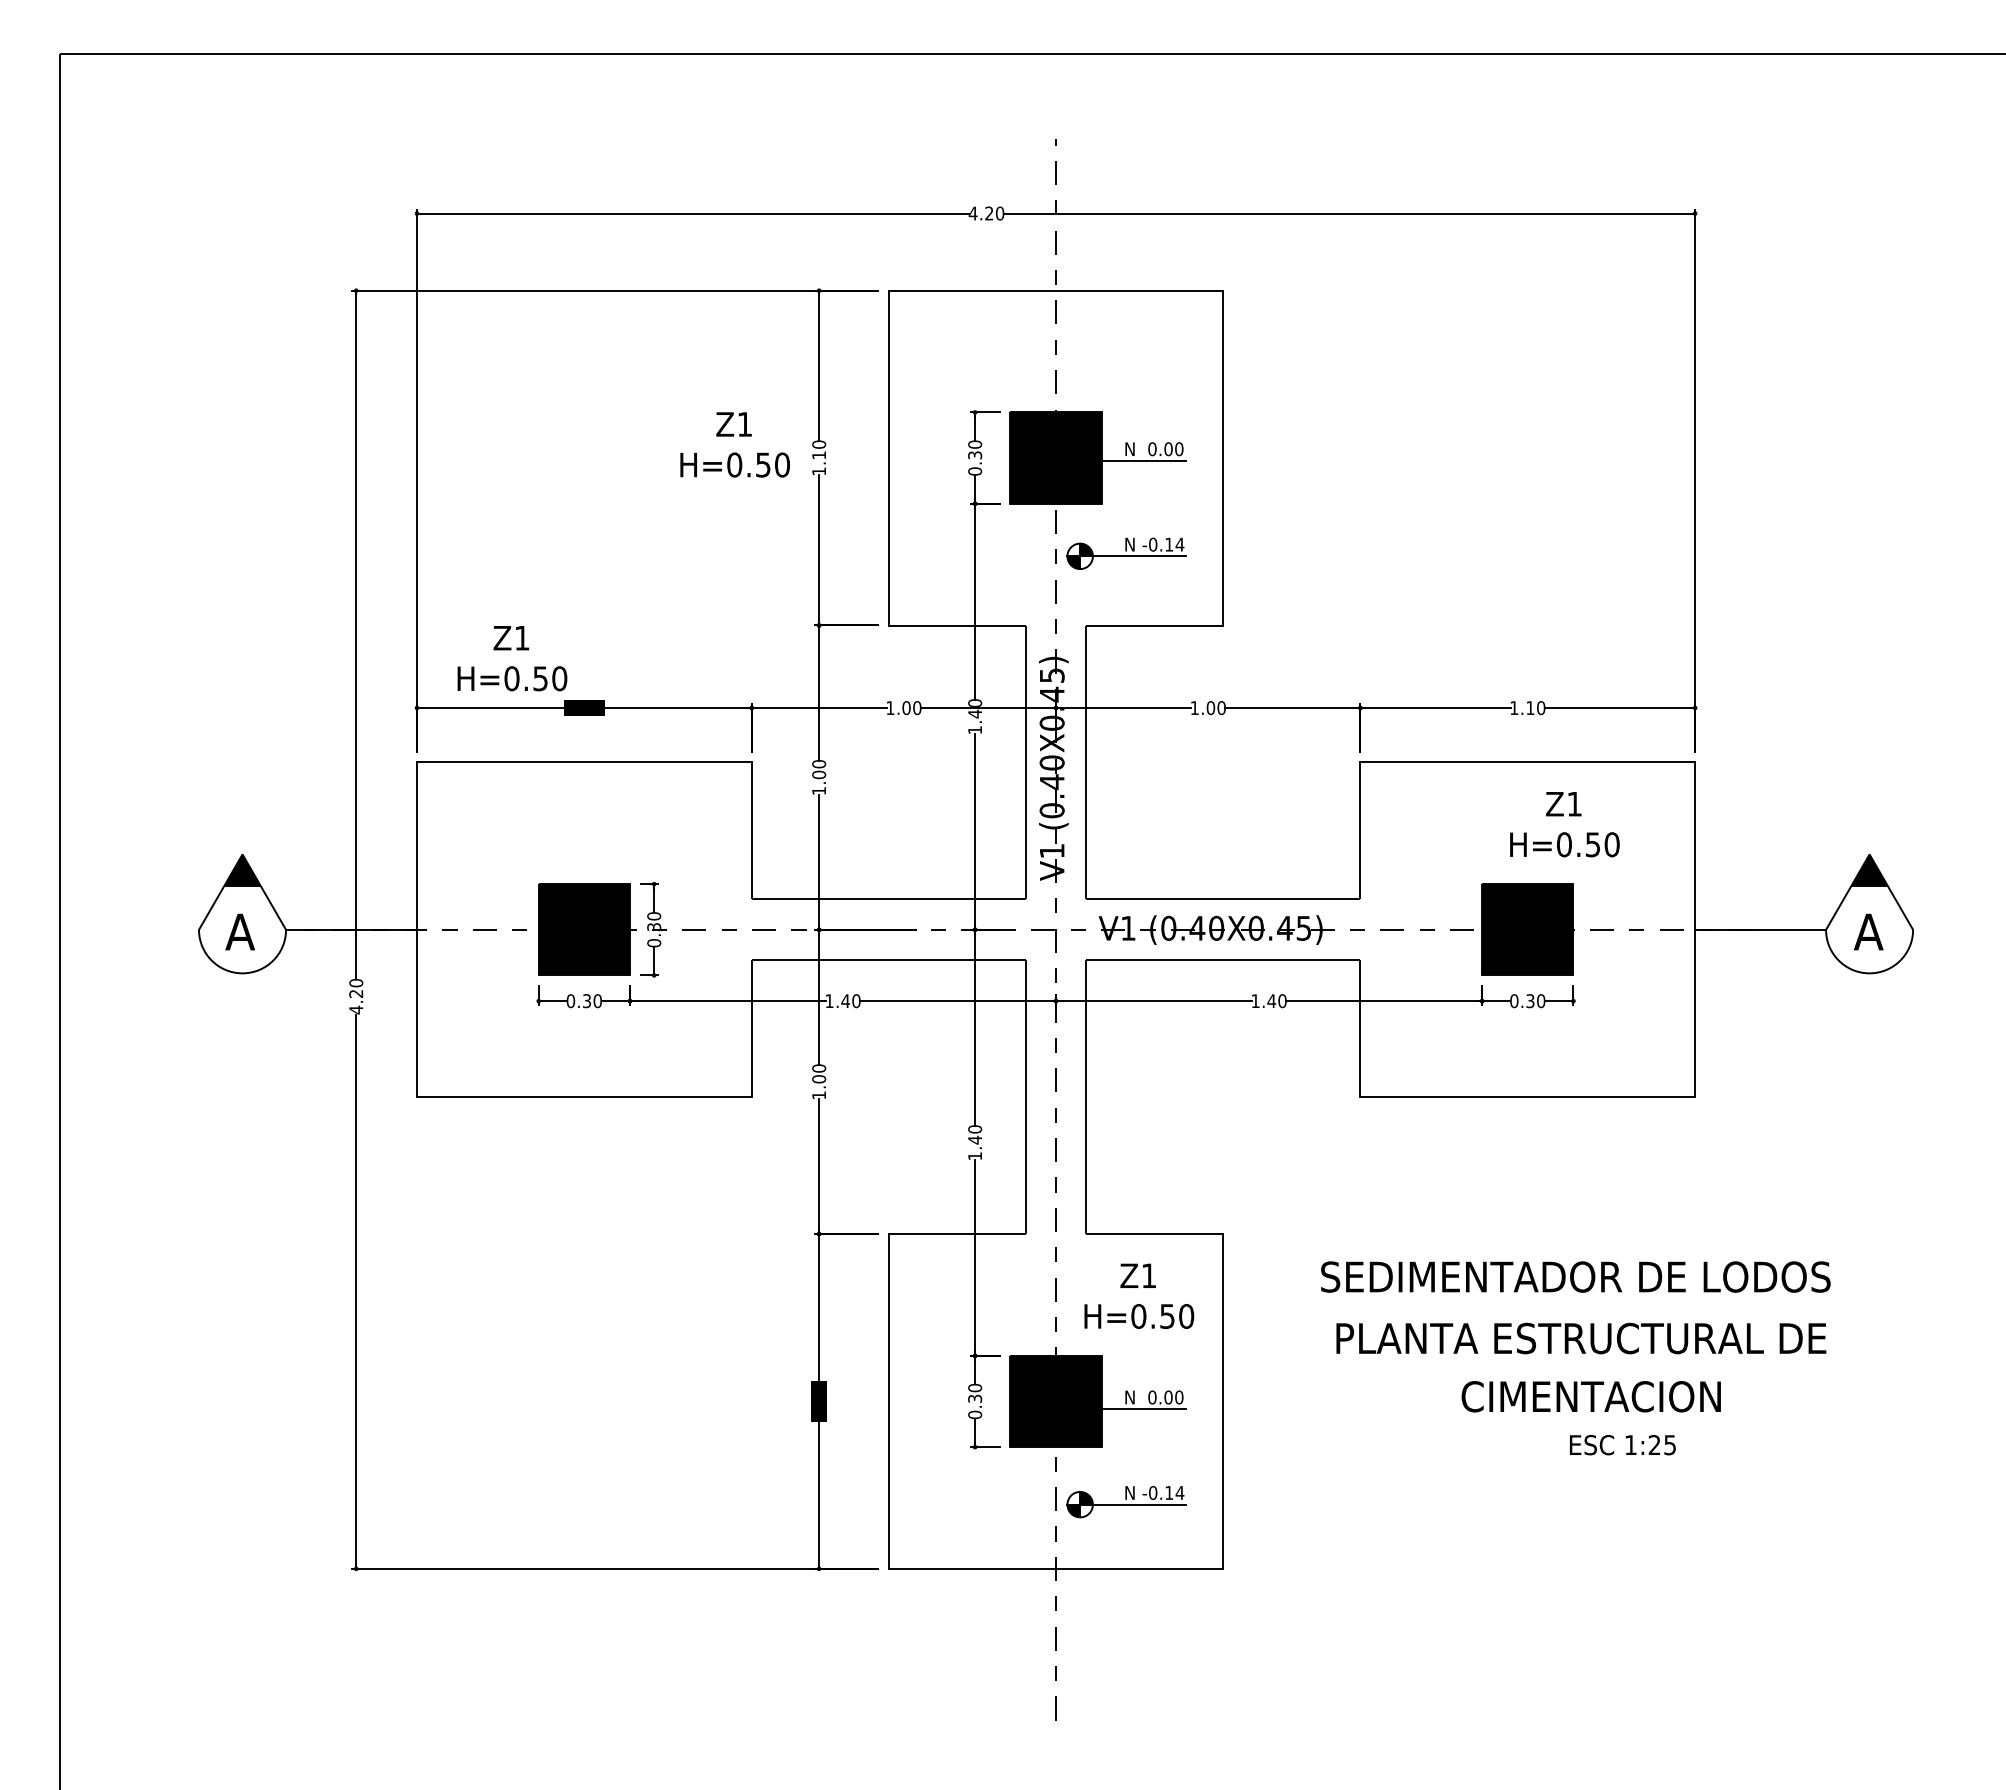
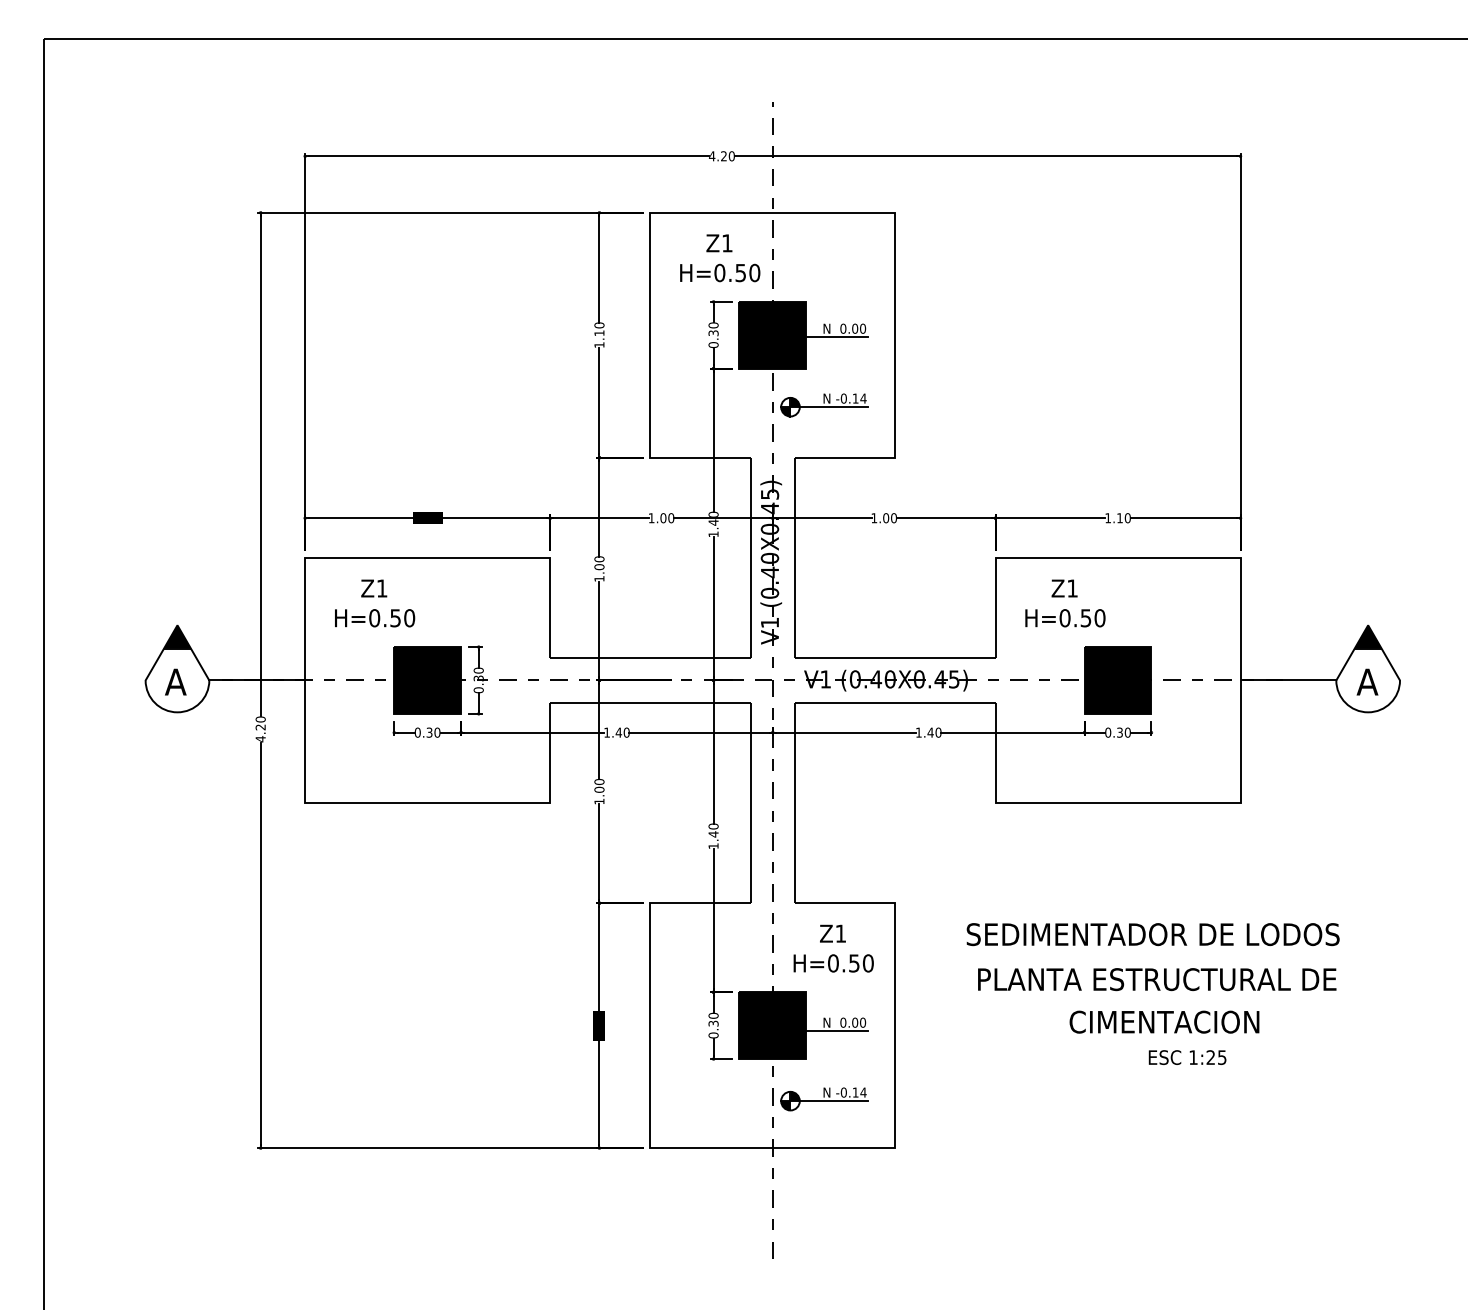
text: (734, 444) -> (719, 257), moved
text: (512, 658) -> (375, 603), moved
text: (1564, 824) -> (1065, 603), moved

